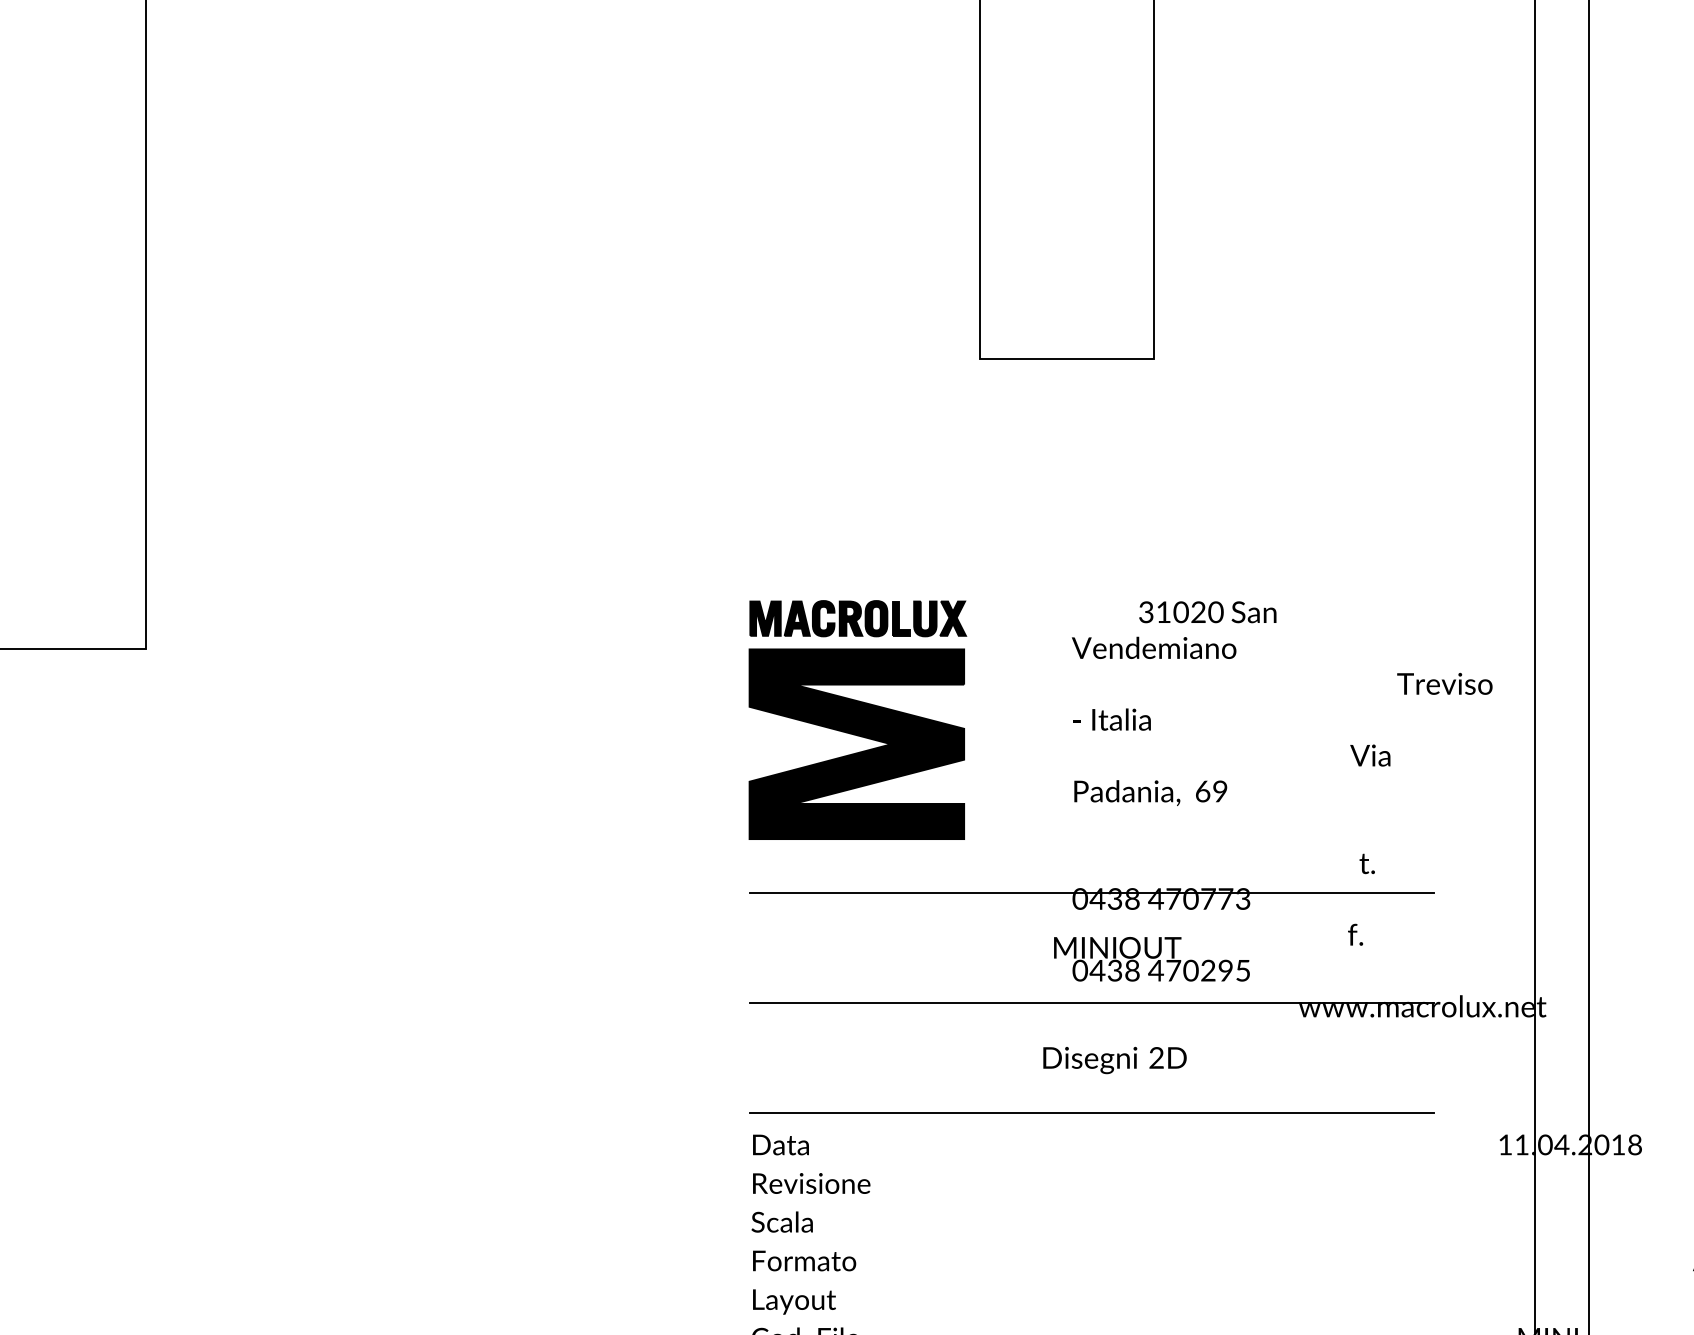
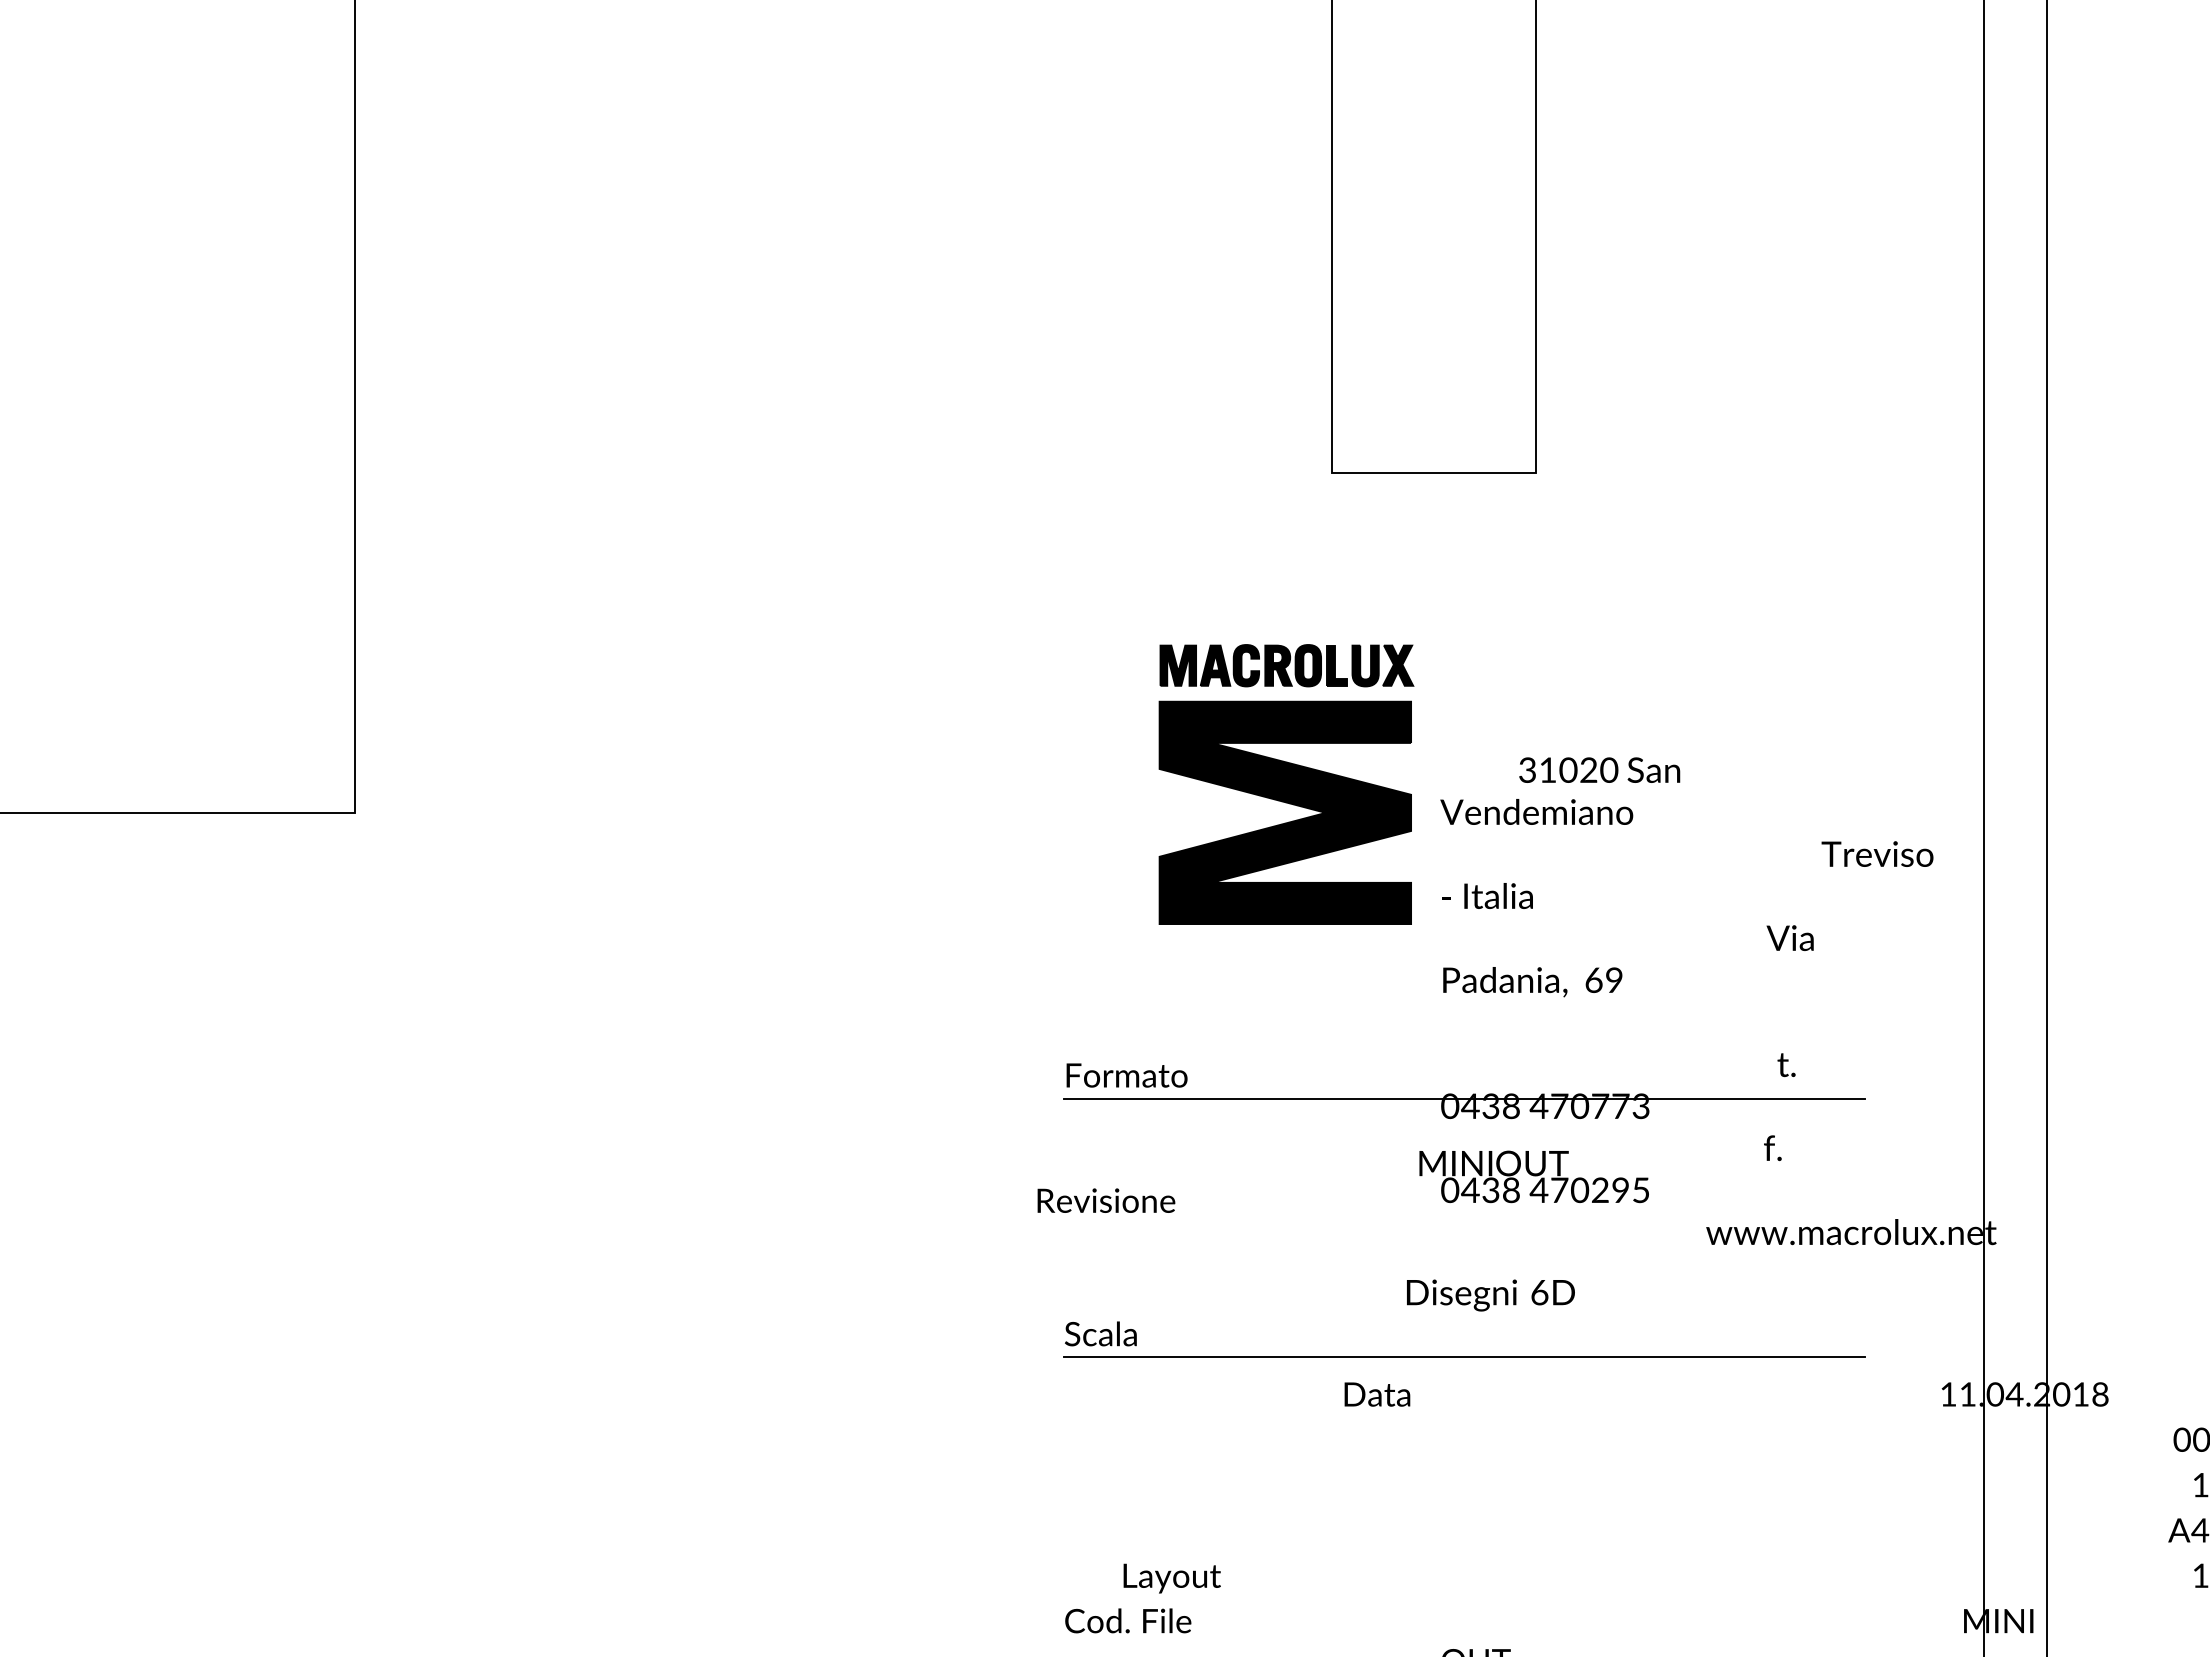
part: (857, 720) -> (1286, 784), moved
line: (1091, 1003) -> (1463, 1228), removed
text: (1156, 1057) -> (1539, 1292), 2D -> 6D
text: (781, 1144) -> (1377, 1394), moved
text: (811, 1183) -> (1106, 1200), moved
text: (781, 1221) -> (1100, 1333), moved
text: (804, 1260) -> (1126, 1075), moved
text: (793, 1301) -> (1171, 1578), moved

